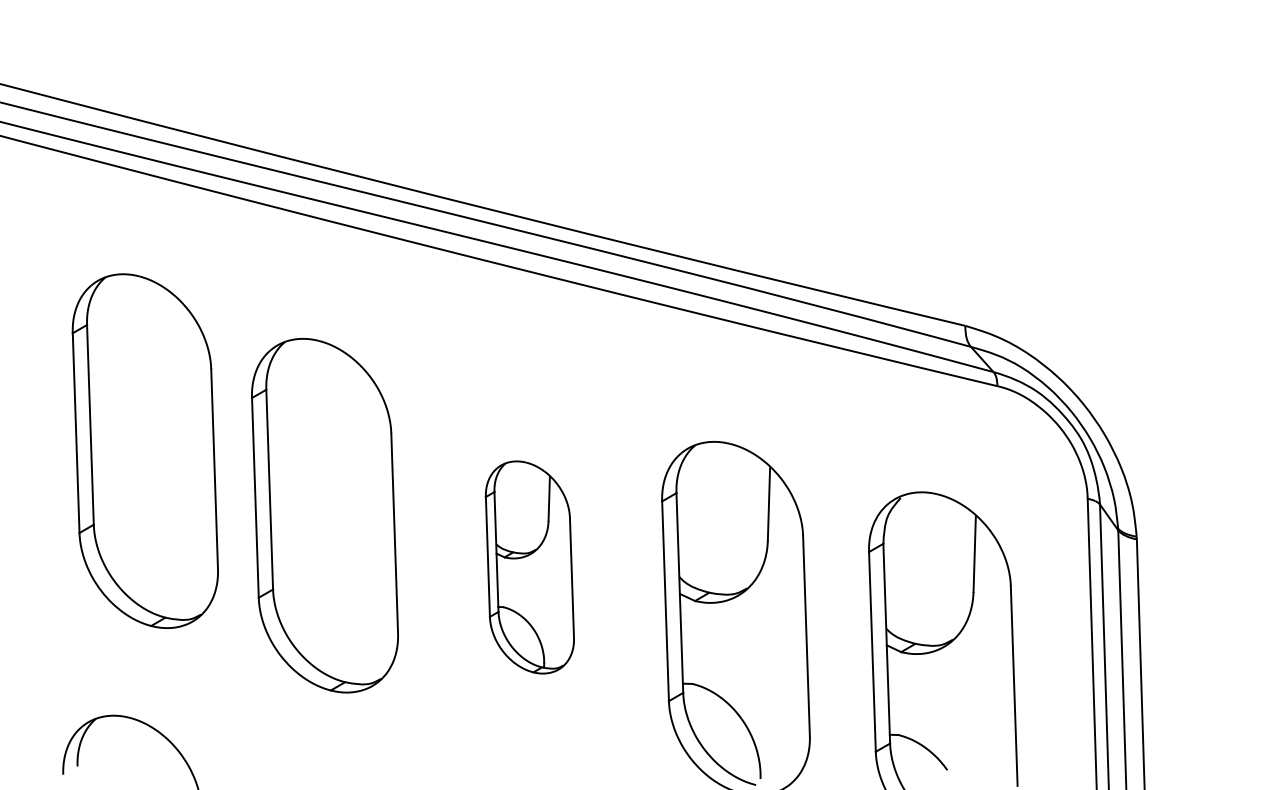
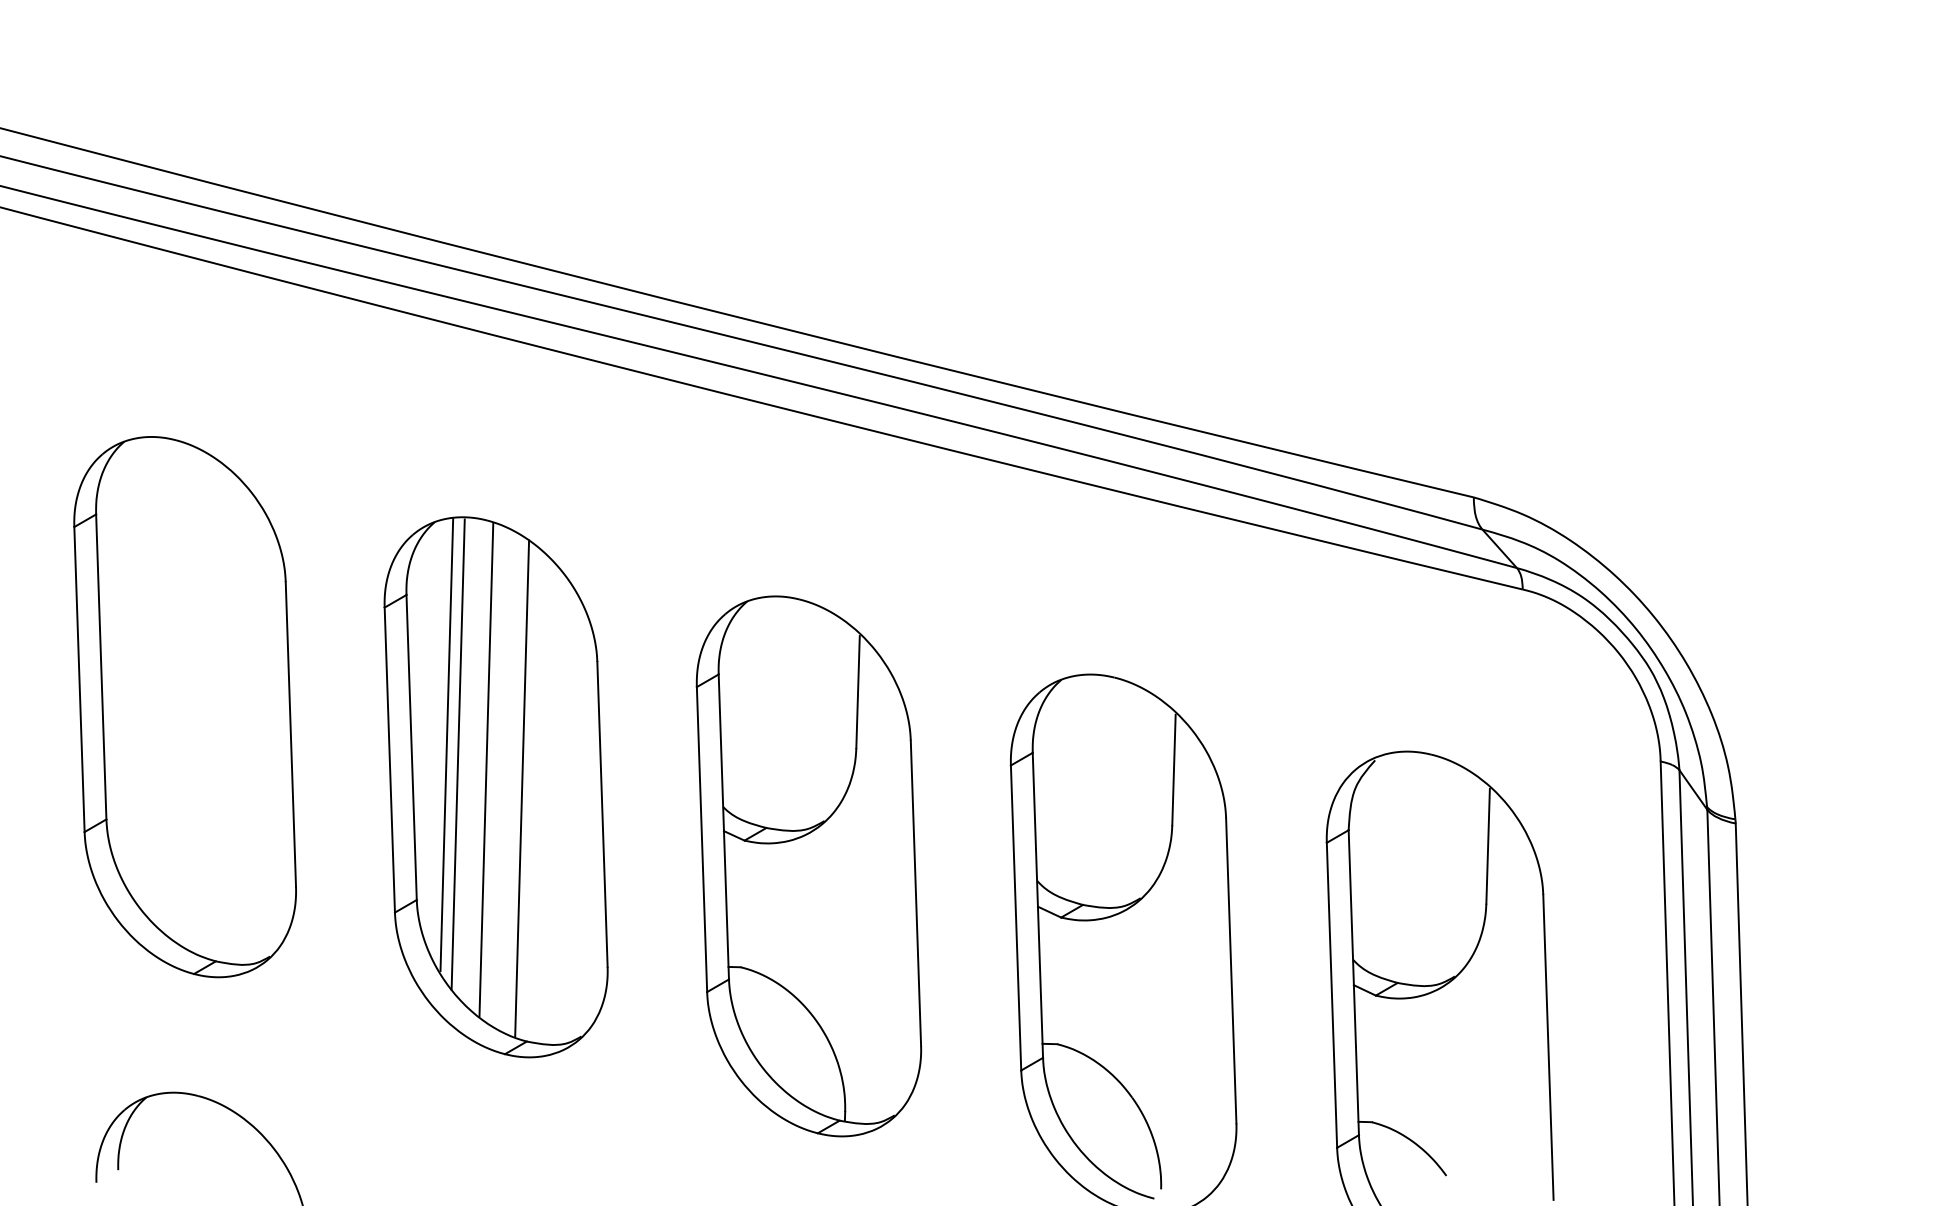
part: (144, 450) -> (183, 706), moved
line: (292, 488) -> (446, 745), added
line: (299, 494) -> (457, 754), added
line: (318, 503) -> (486, 768), added
line: (341, 516) -> (521, 788), added
part: (529, 567) -> (808, 866), size x1.67

